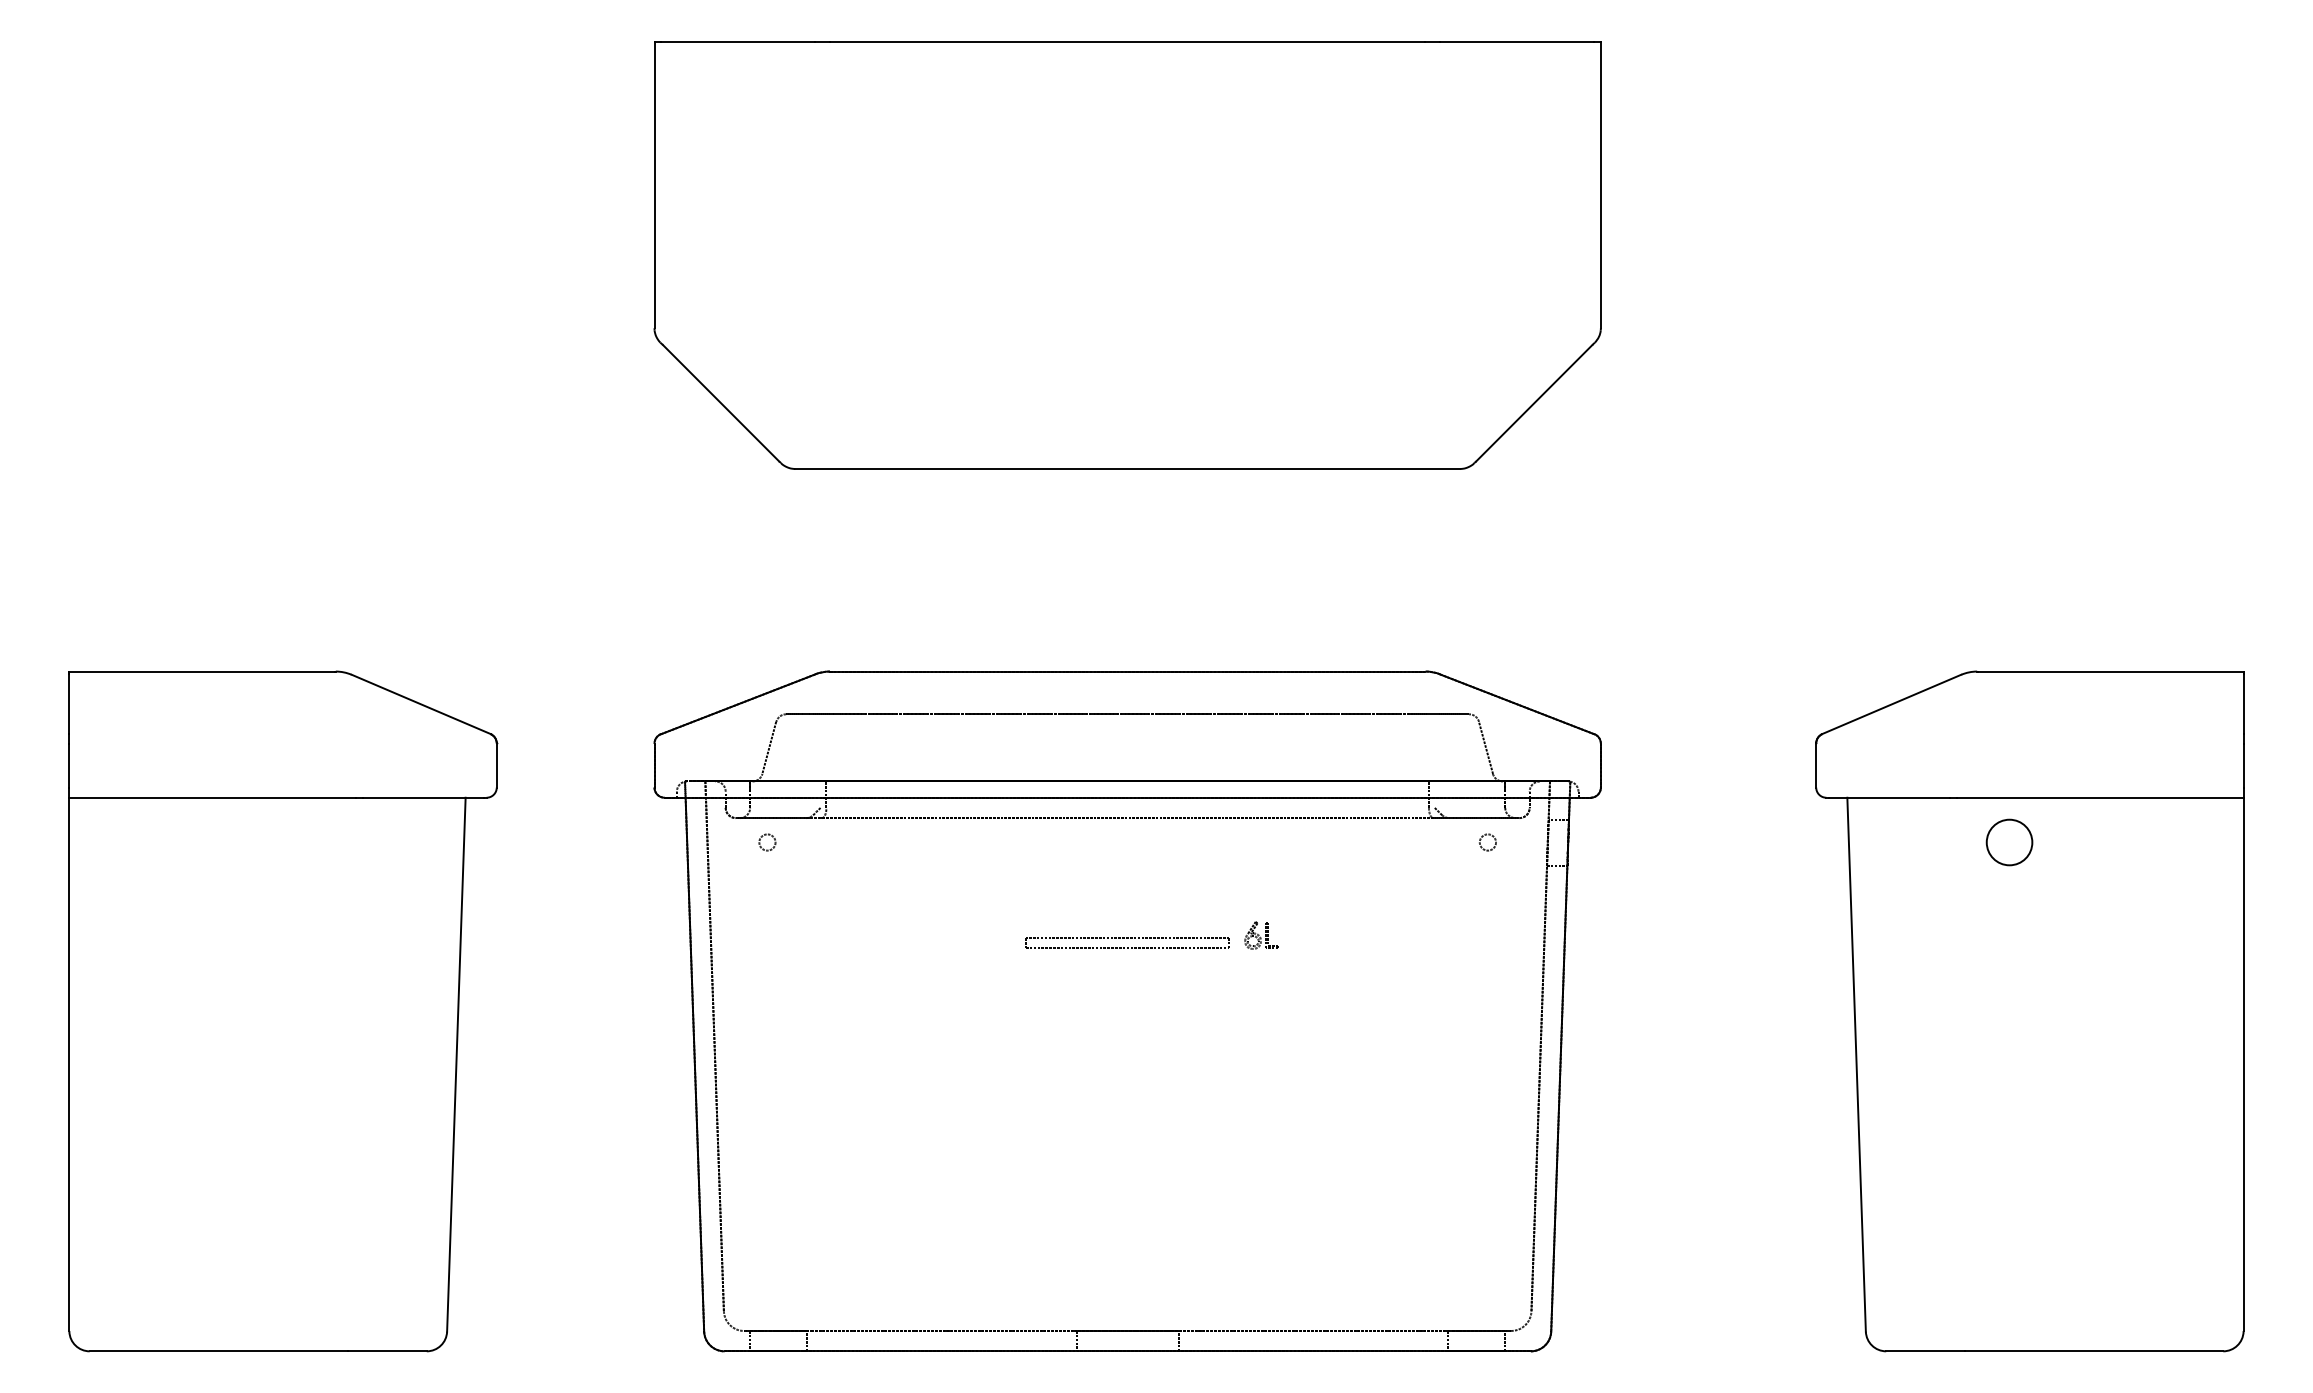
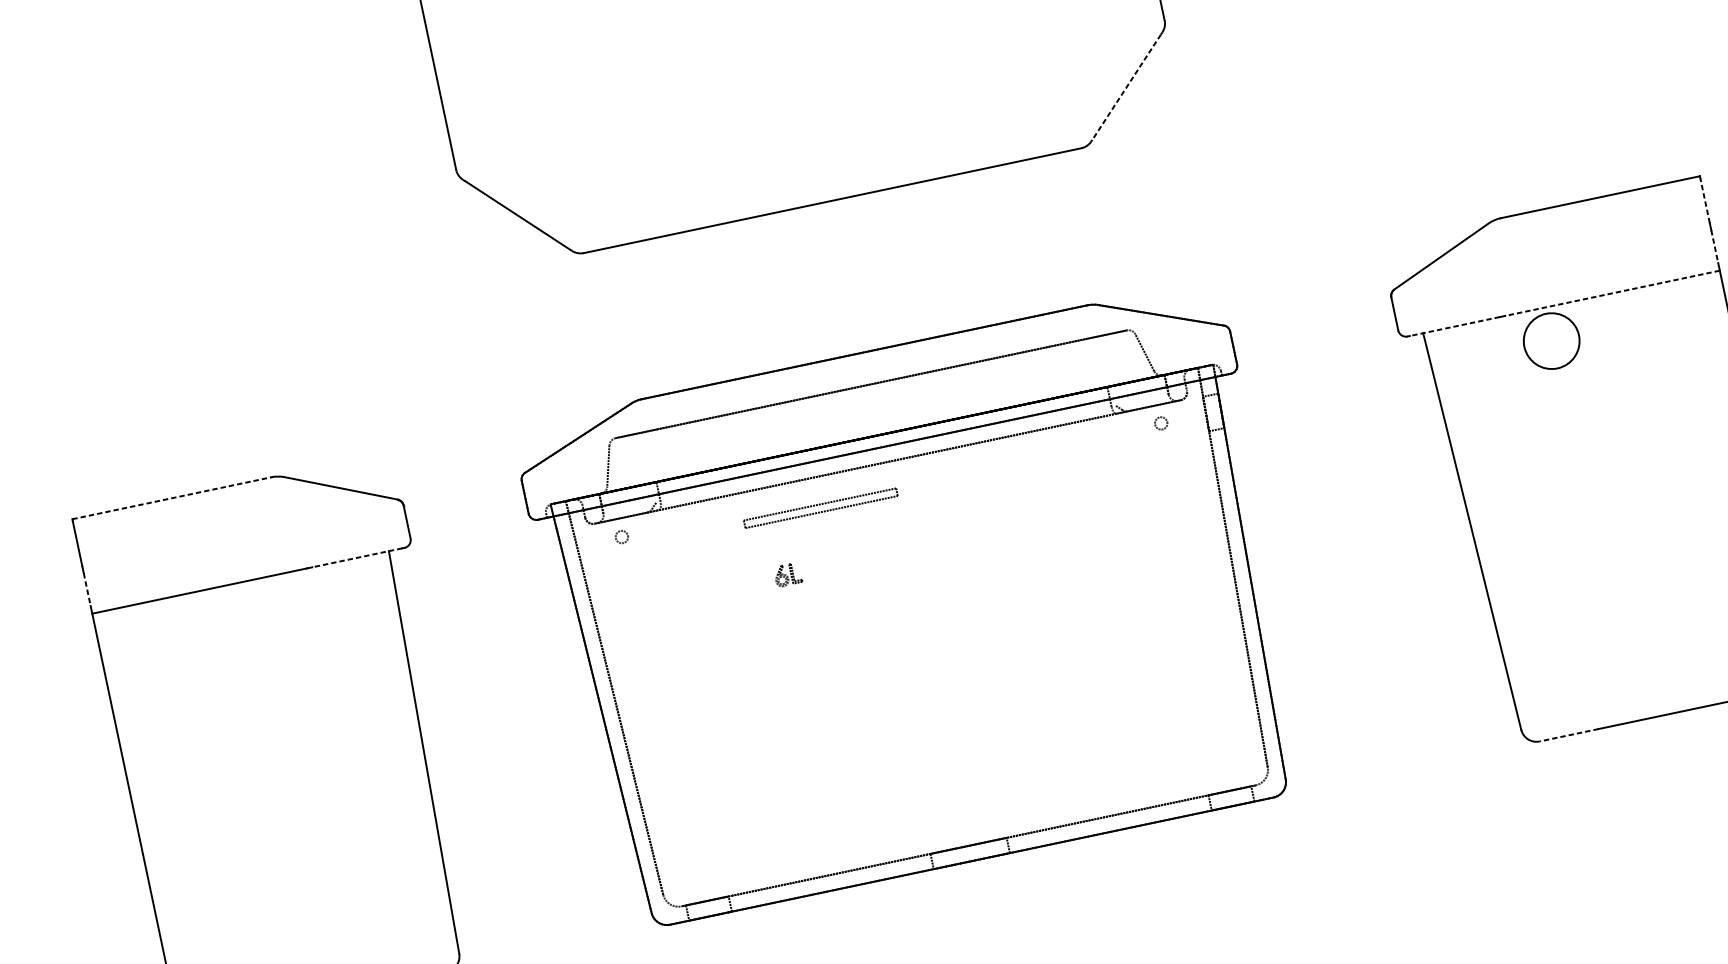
line: (1533, 403) -> (1126, 87), solid -> dashed
line: (201, 671) -> (171, 498), solid -> dashed
line: (2243, 704) -> (1705, 200), solid -> dashed
line: (69, 765) -> (87, 589), solid -> dashed
line: (2243, 765) -> (1714, 246), solid -> dashed
line: (422, 797) -> (356, 557), solid -> dashed
line: (1889, 797) -> (1454, 326), solid -> dashed
line: (2099, 797) -> (1611, 293), solid -> dashed
circle: (2009, 842) -> (1551, 341), size x1.6
part: (1261, 935) -> (787, 574), moved
part: (1127, 942) -> (820, 507), moved
line: (1925, 1351) -> (1569, 735), solid -> dashed

